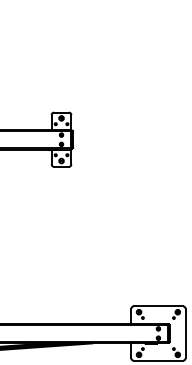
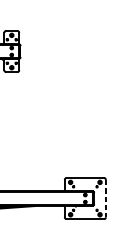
line: (185, 333) -> (105, 198), solid -> dashed

